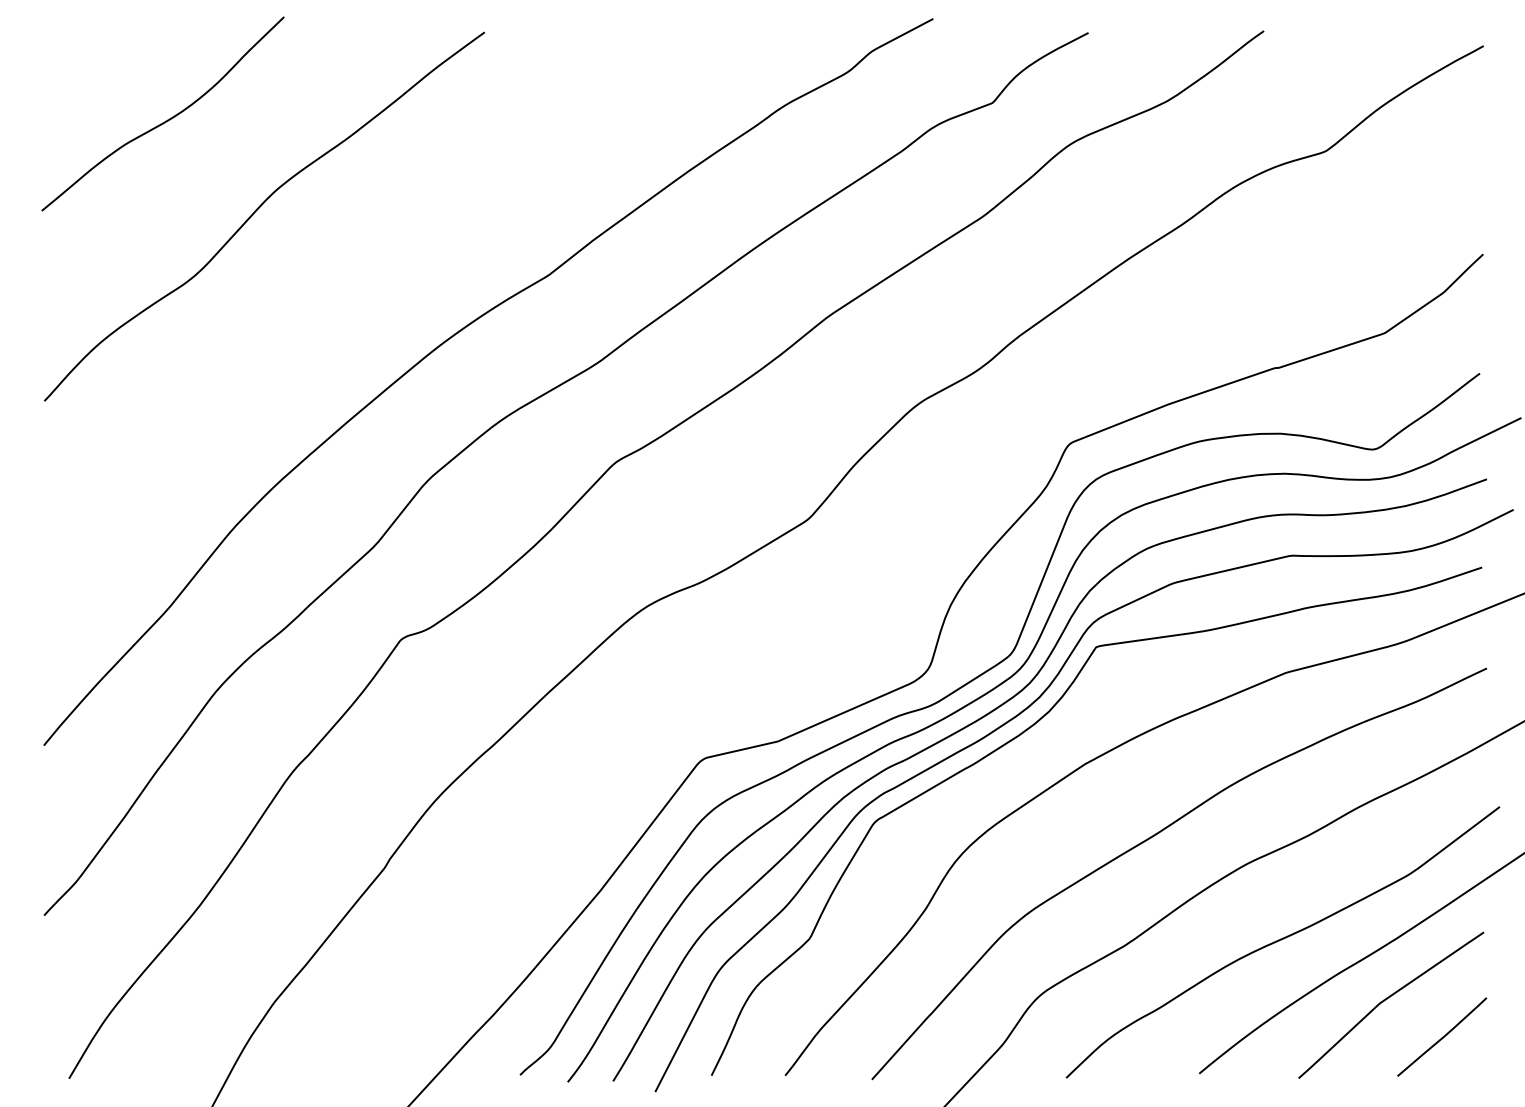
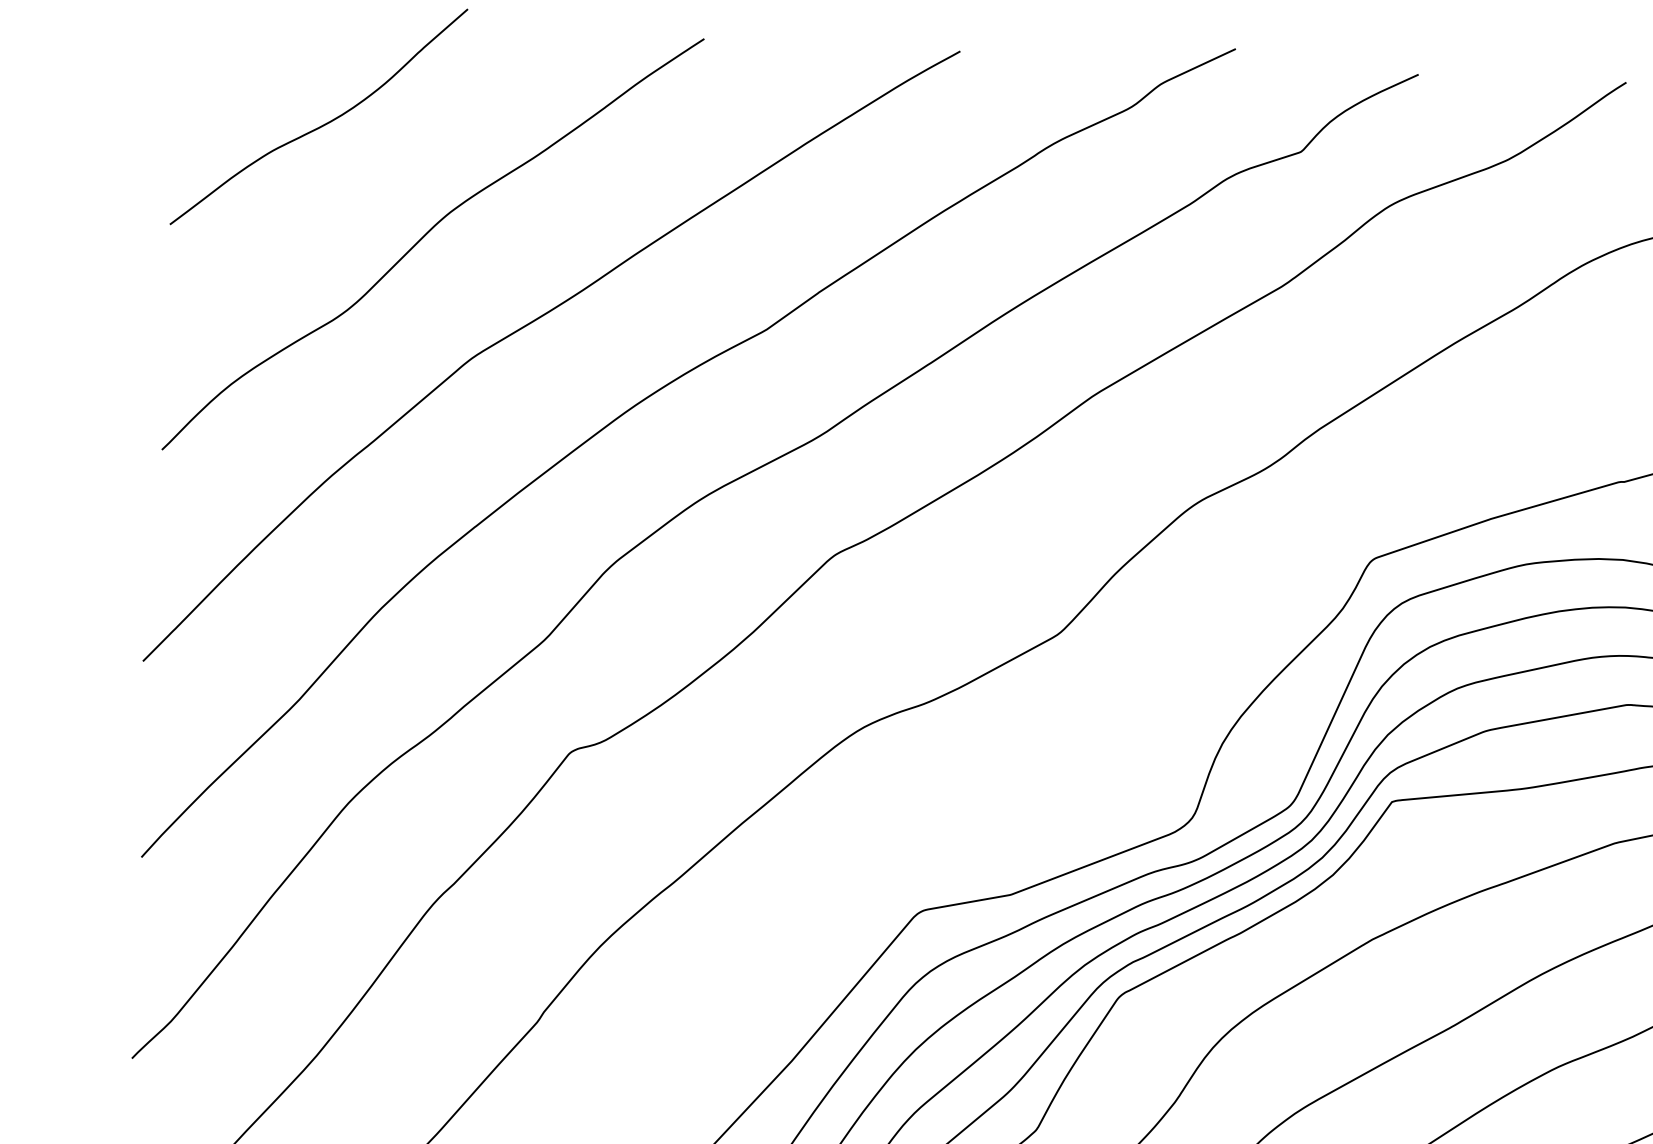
curve: (351, 279) -> (532, 323), added

